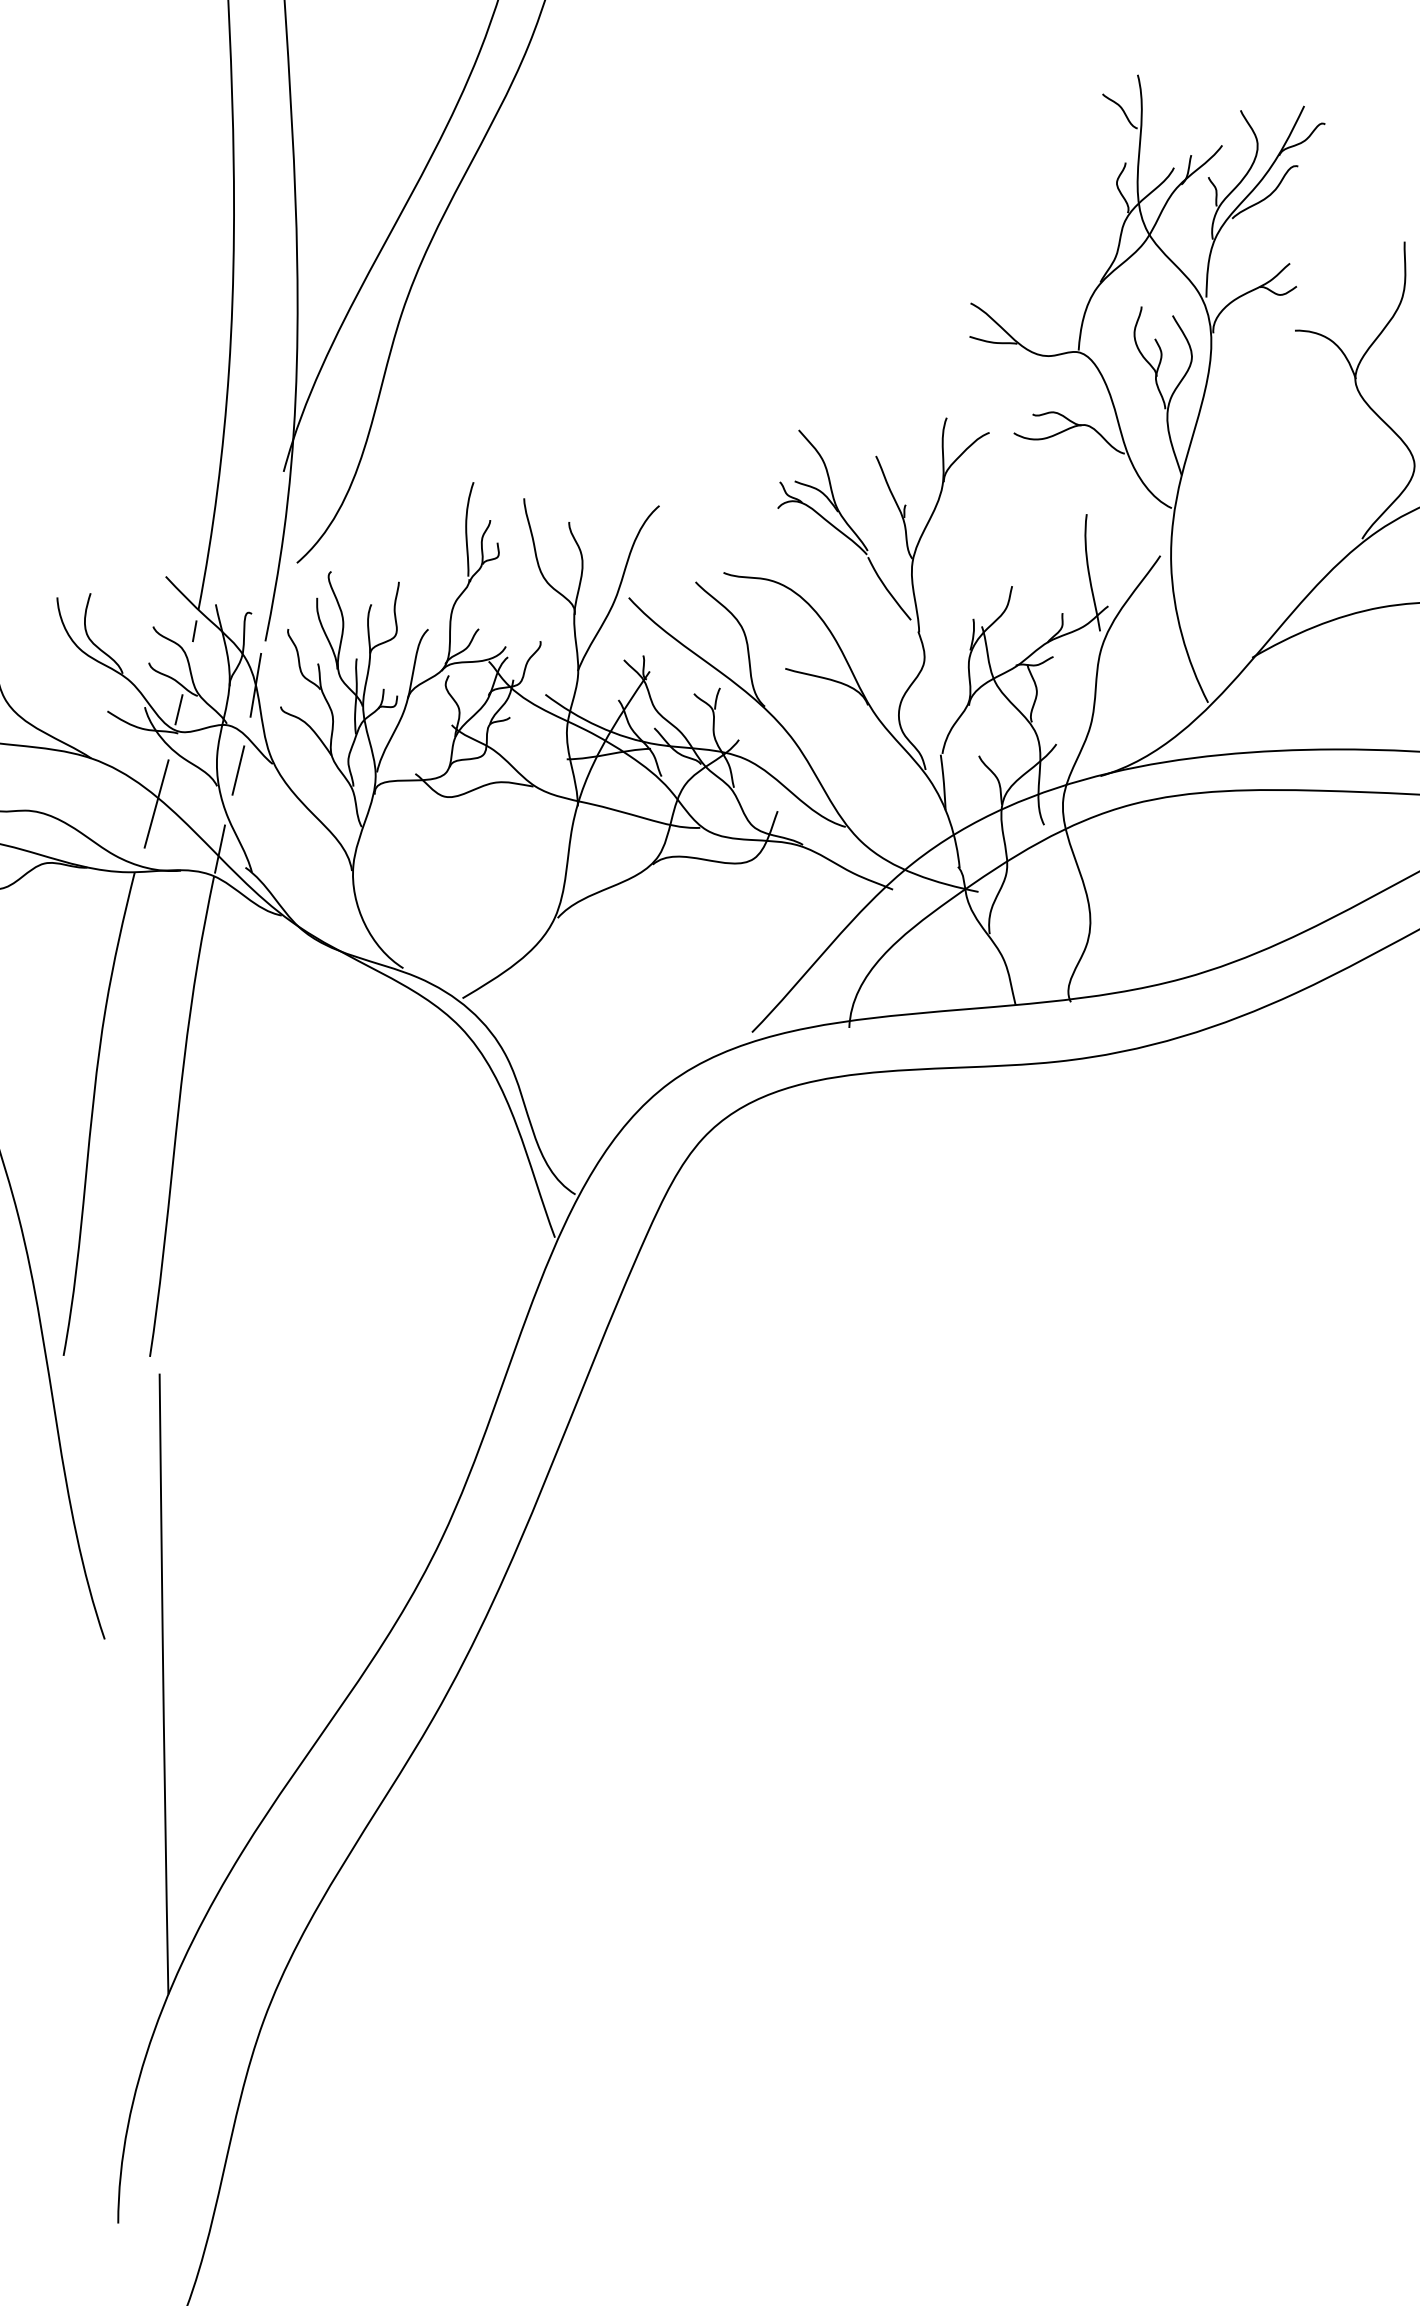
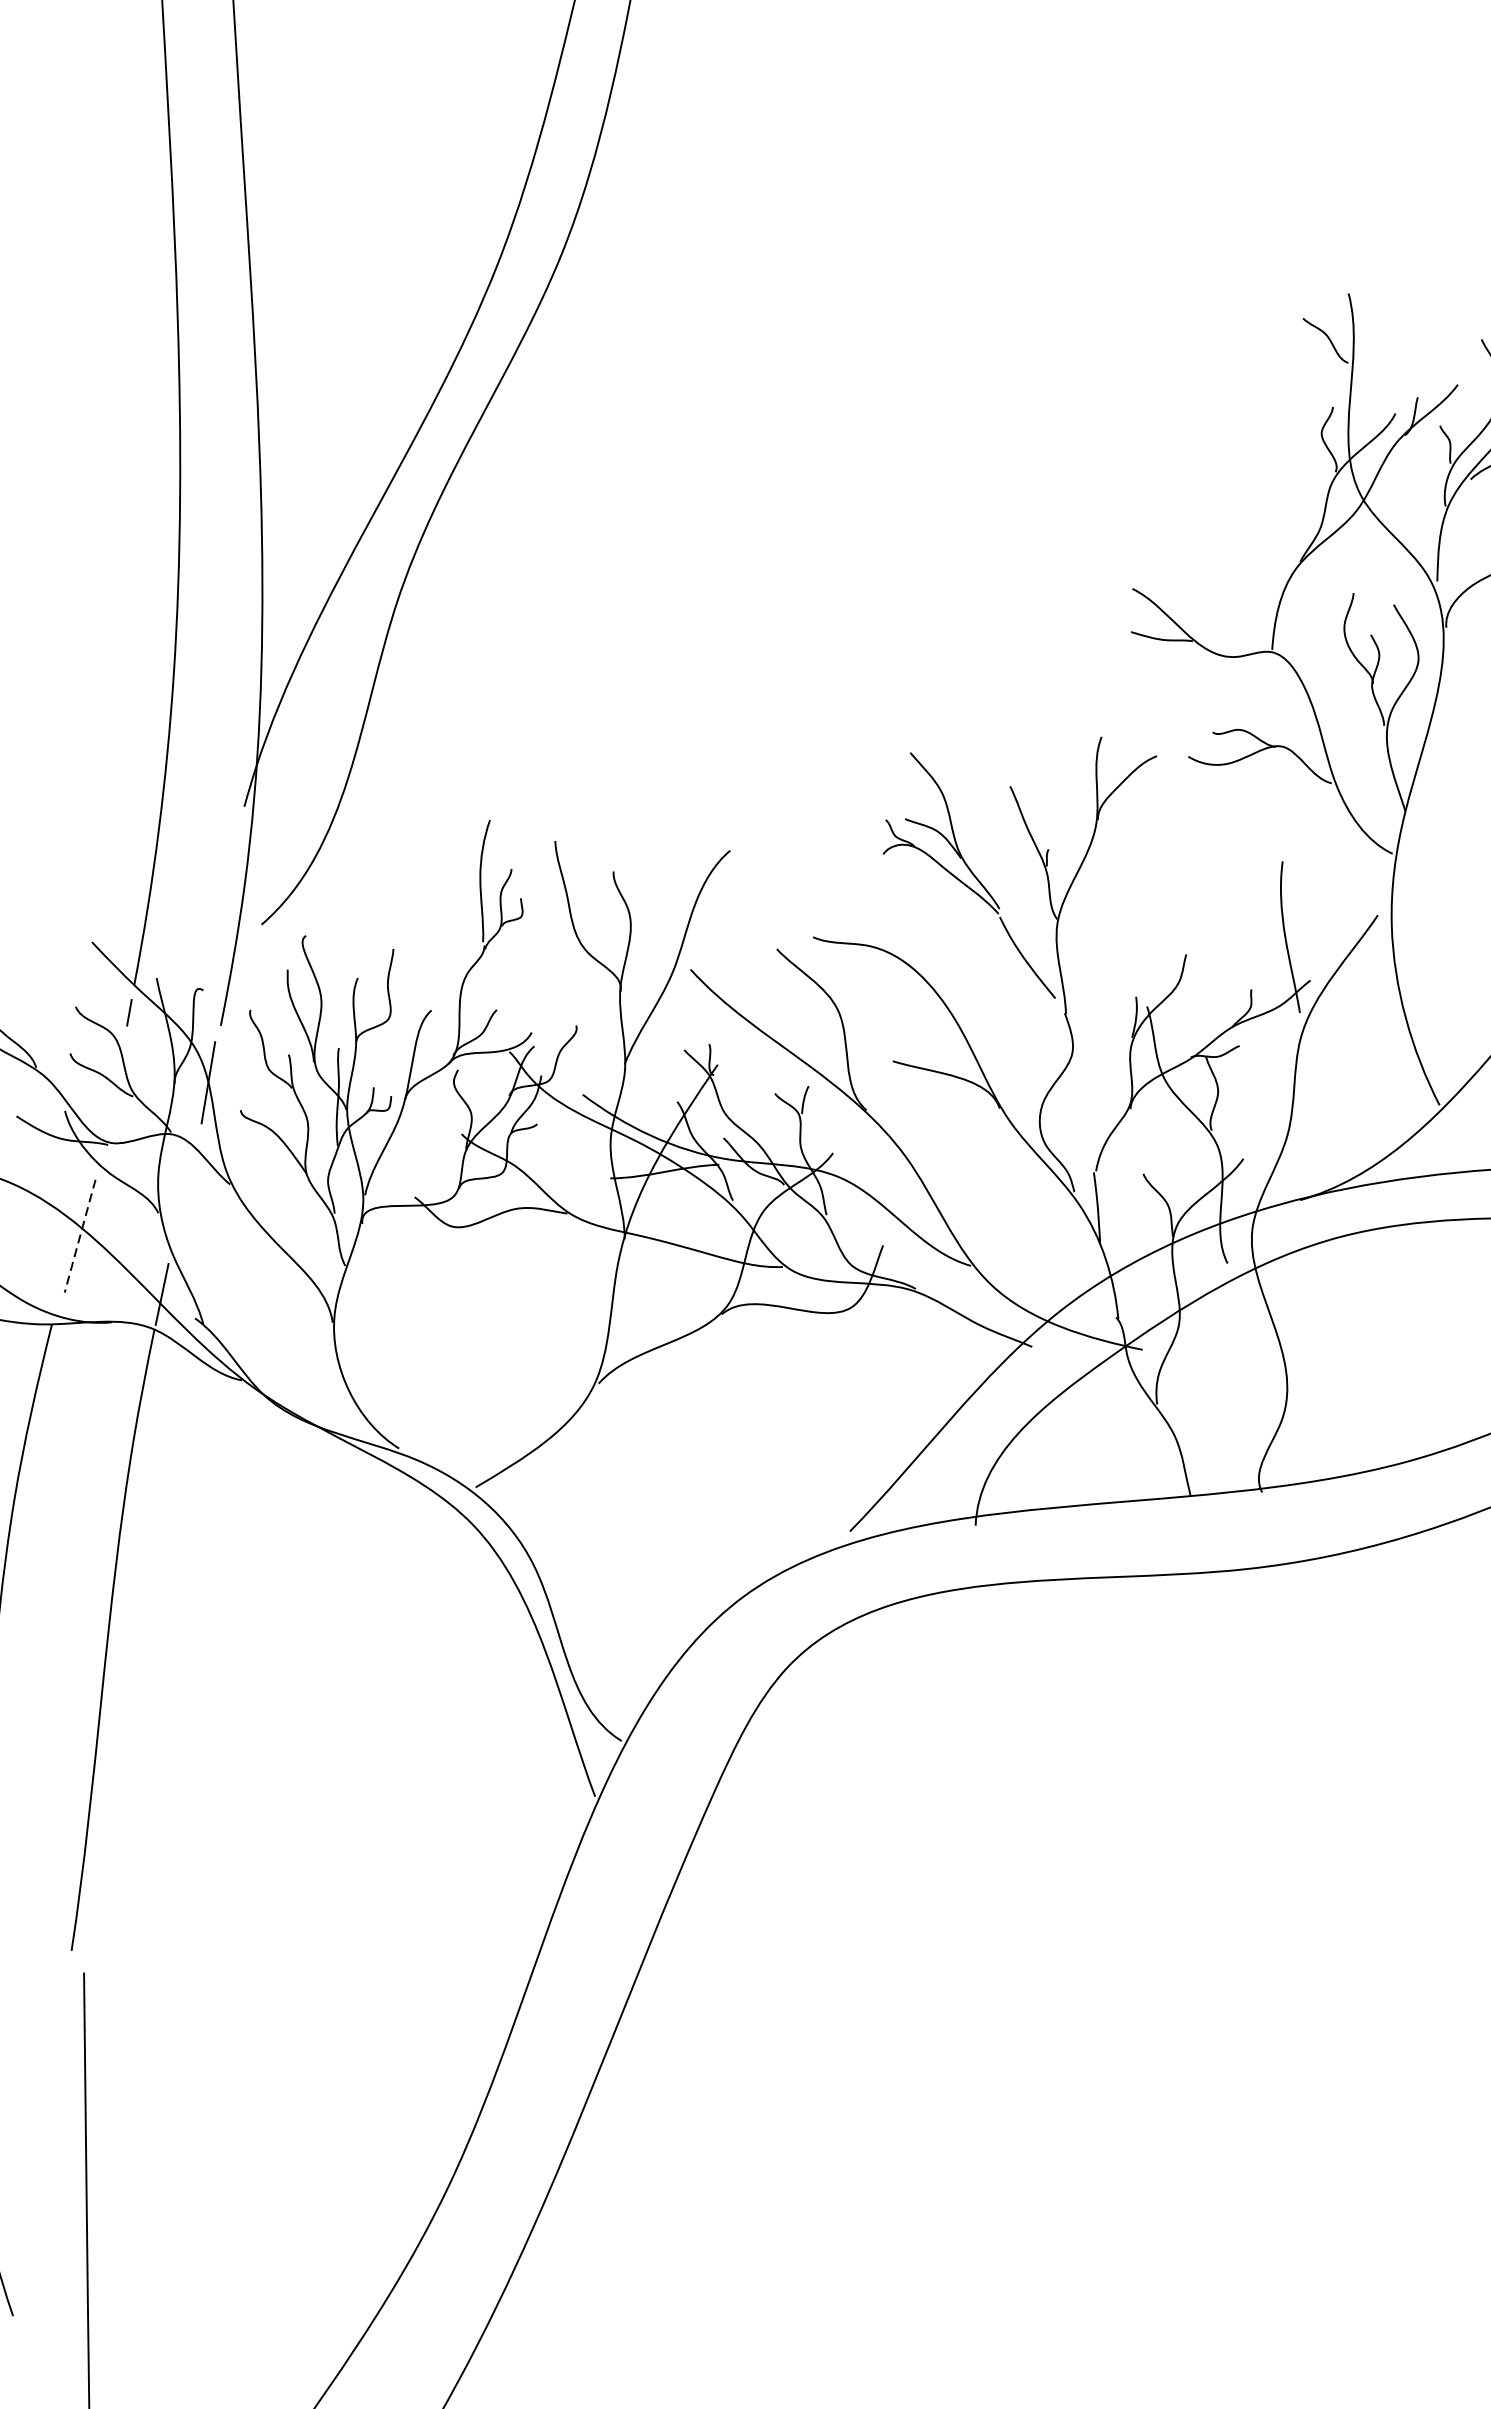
line: (178, 709) -> (108, 1113), removed
line: (238, 770) -> (186, 1192), removed
line: (156, 804) -> (79, 1236), solid -> dashed

